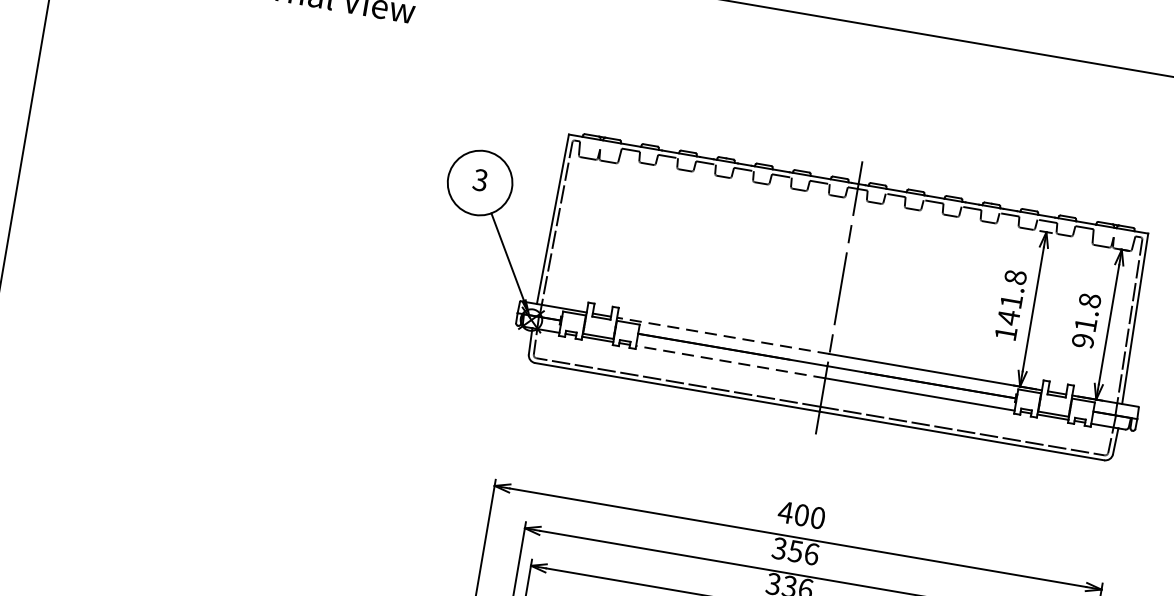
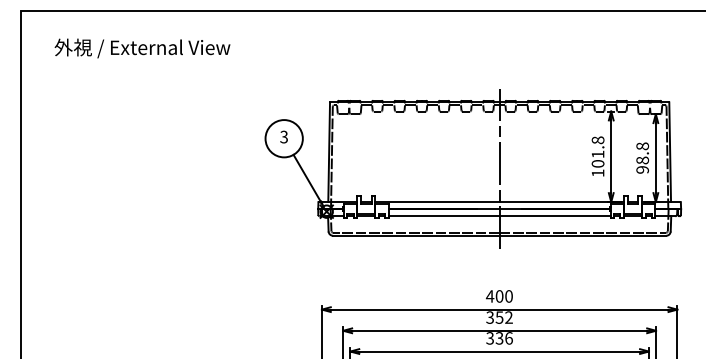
text: (1007, 316) -> (597, 163), 141.8 -> 101.8
text: (1085, 324) -> (642, 160), 91.8 -> 98.8
line: (721, 336) -> (436, 202), dashed -> solid
line: (729, 362) -> (443, 216), dashed -> solid
text: (810, 553) -> (508, 317), 356 -> 352

